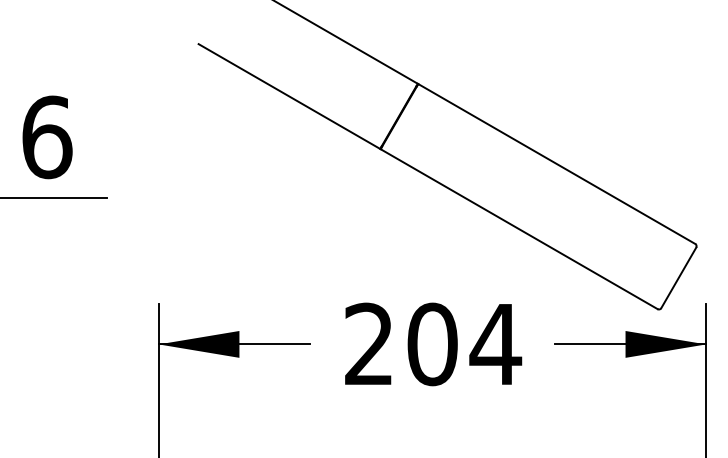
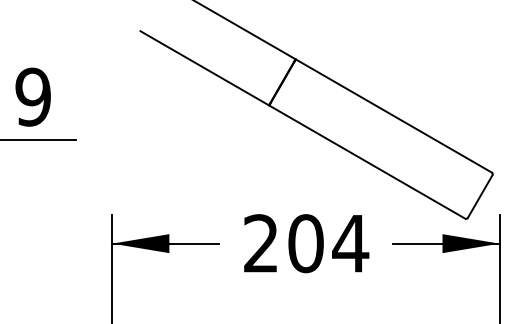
text: (47, 136) -> (33, 96), 6 -> 9

